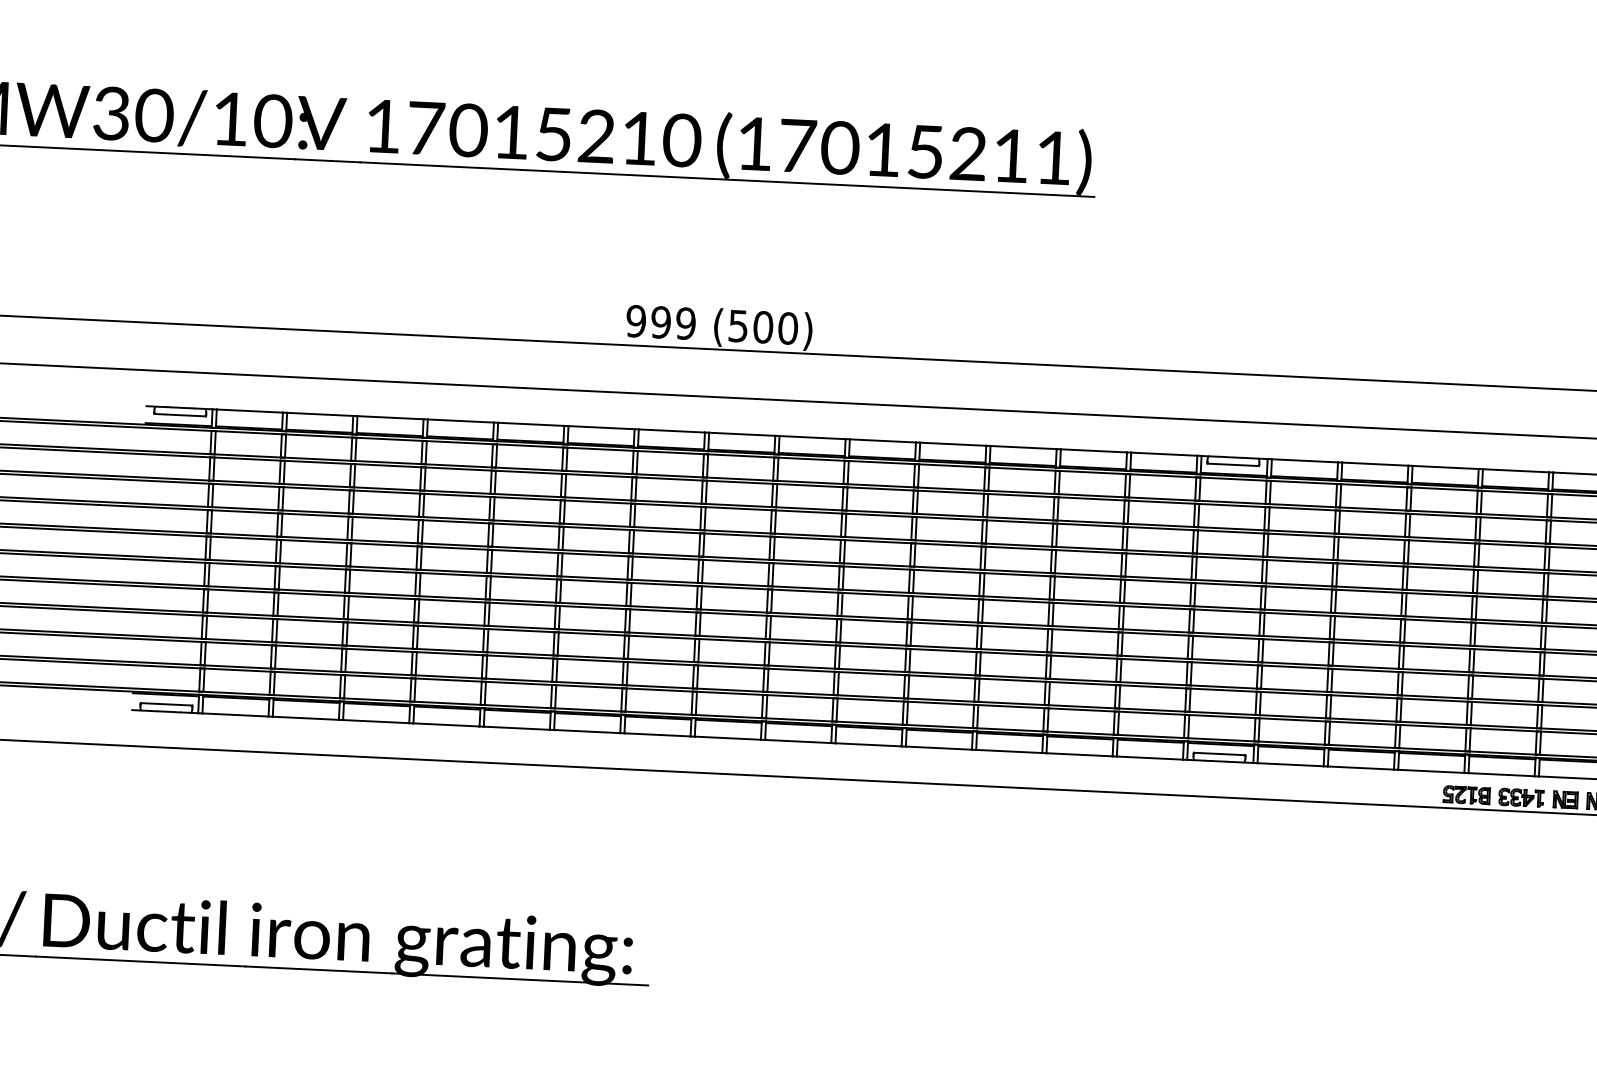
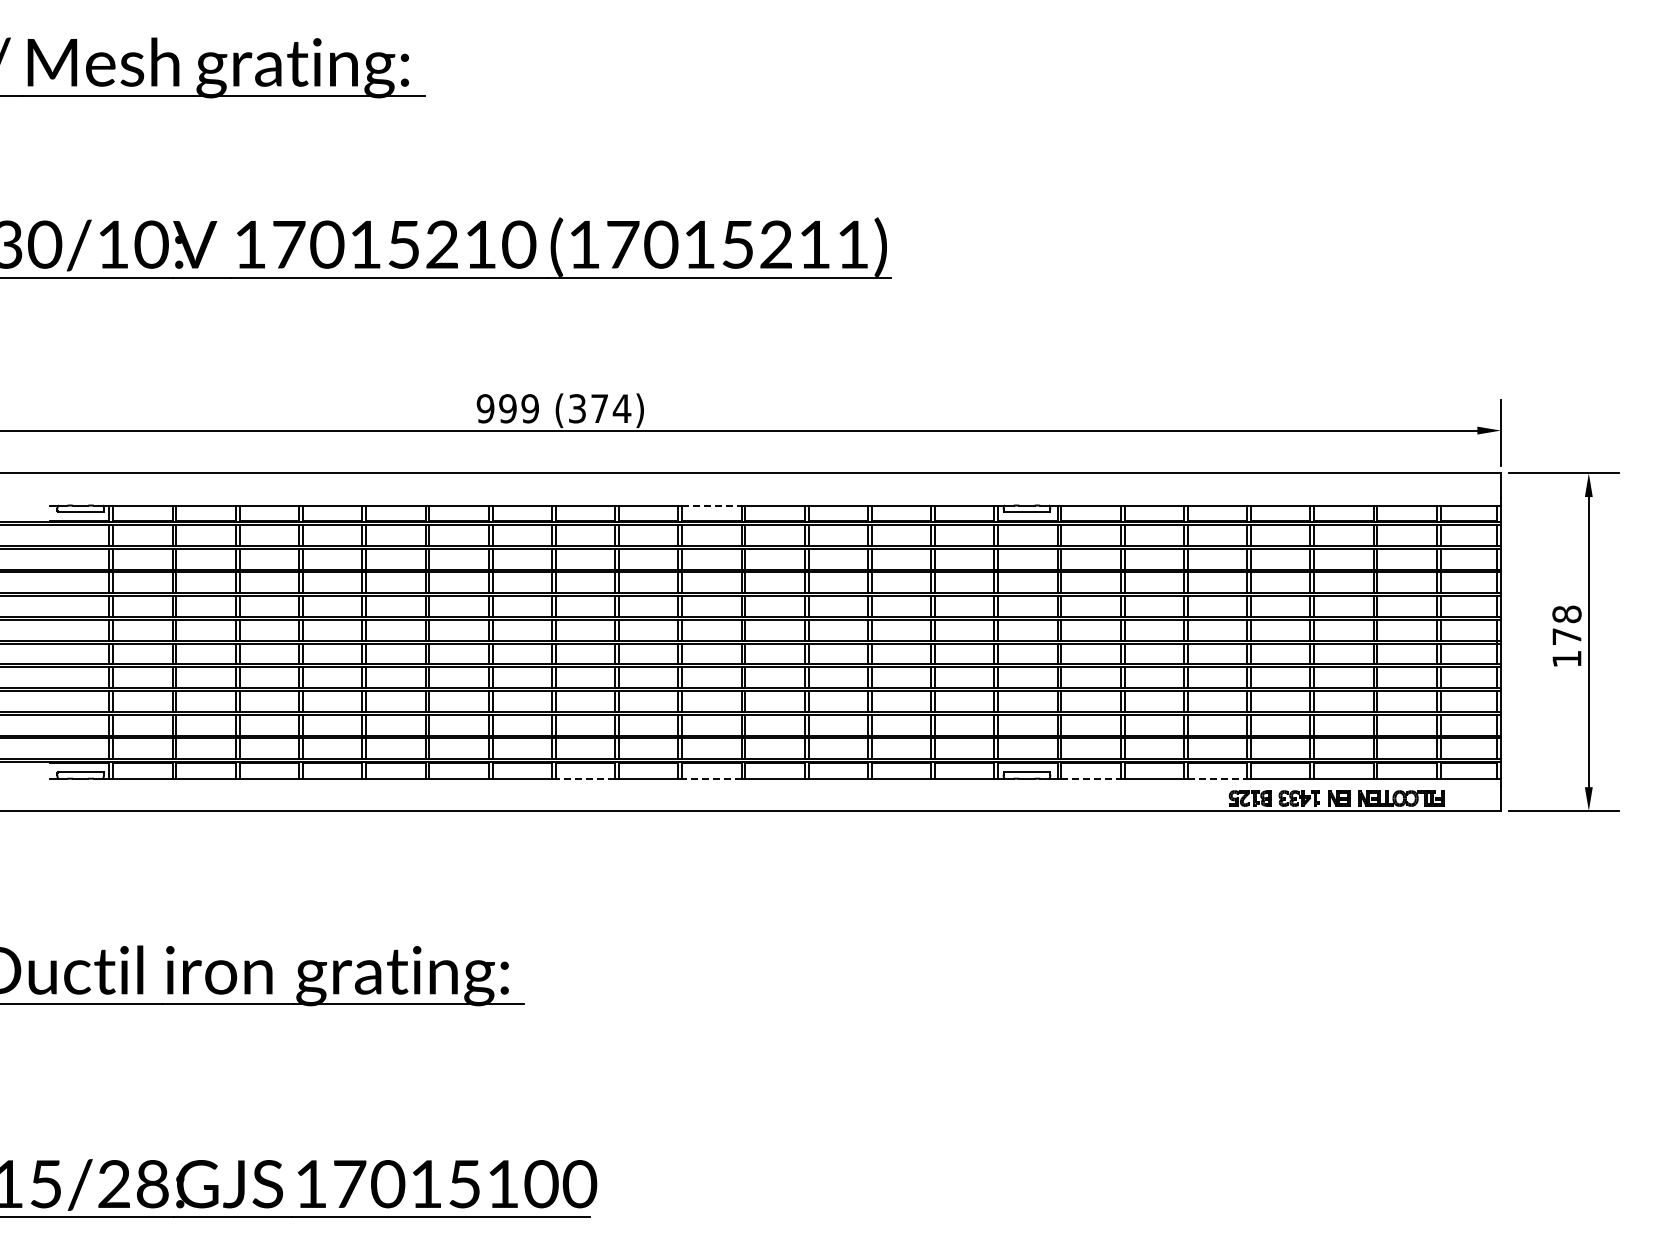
text: (764, 327) -> (600, 408), (500) -> (374)
line: (882, 440) -> (711, 505), solid -> dashed
line: (727, 738) -> (585, 778), solid -> dashed
line: (868, 744) -> (711, 778), solid -> dashed
line: (1291, 764) -> (1091, 778), solid -> dashed
line: (1431, 771) -> (1217, 778), solid -> dashed

